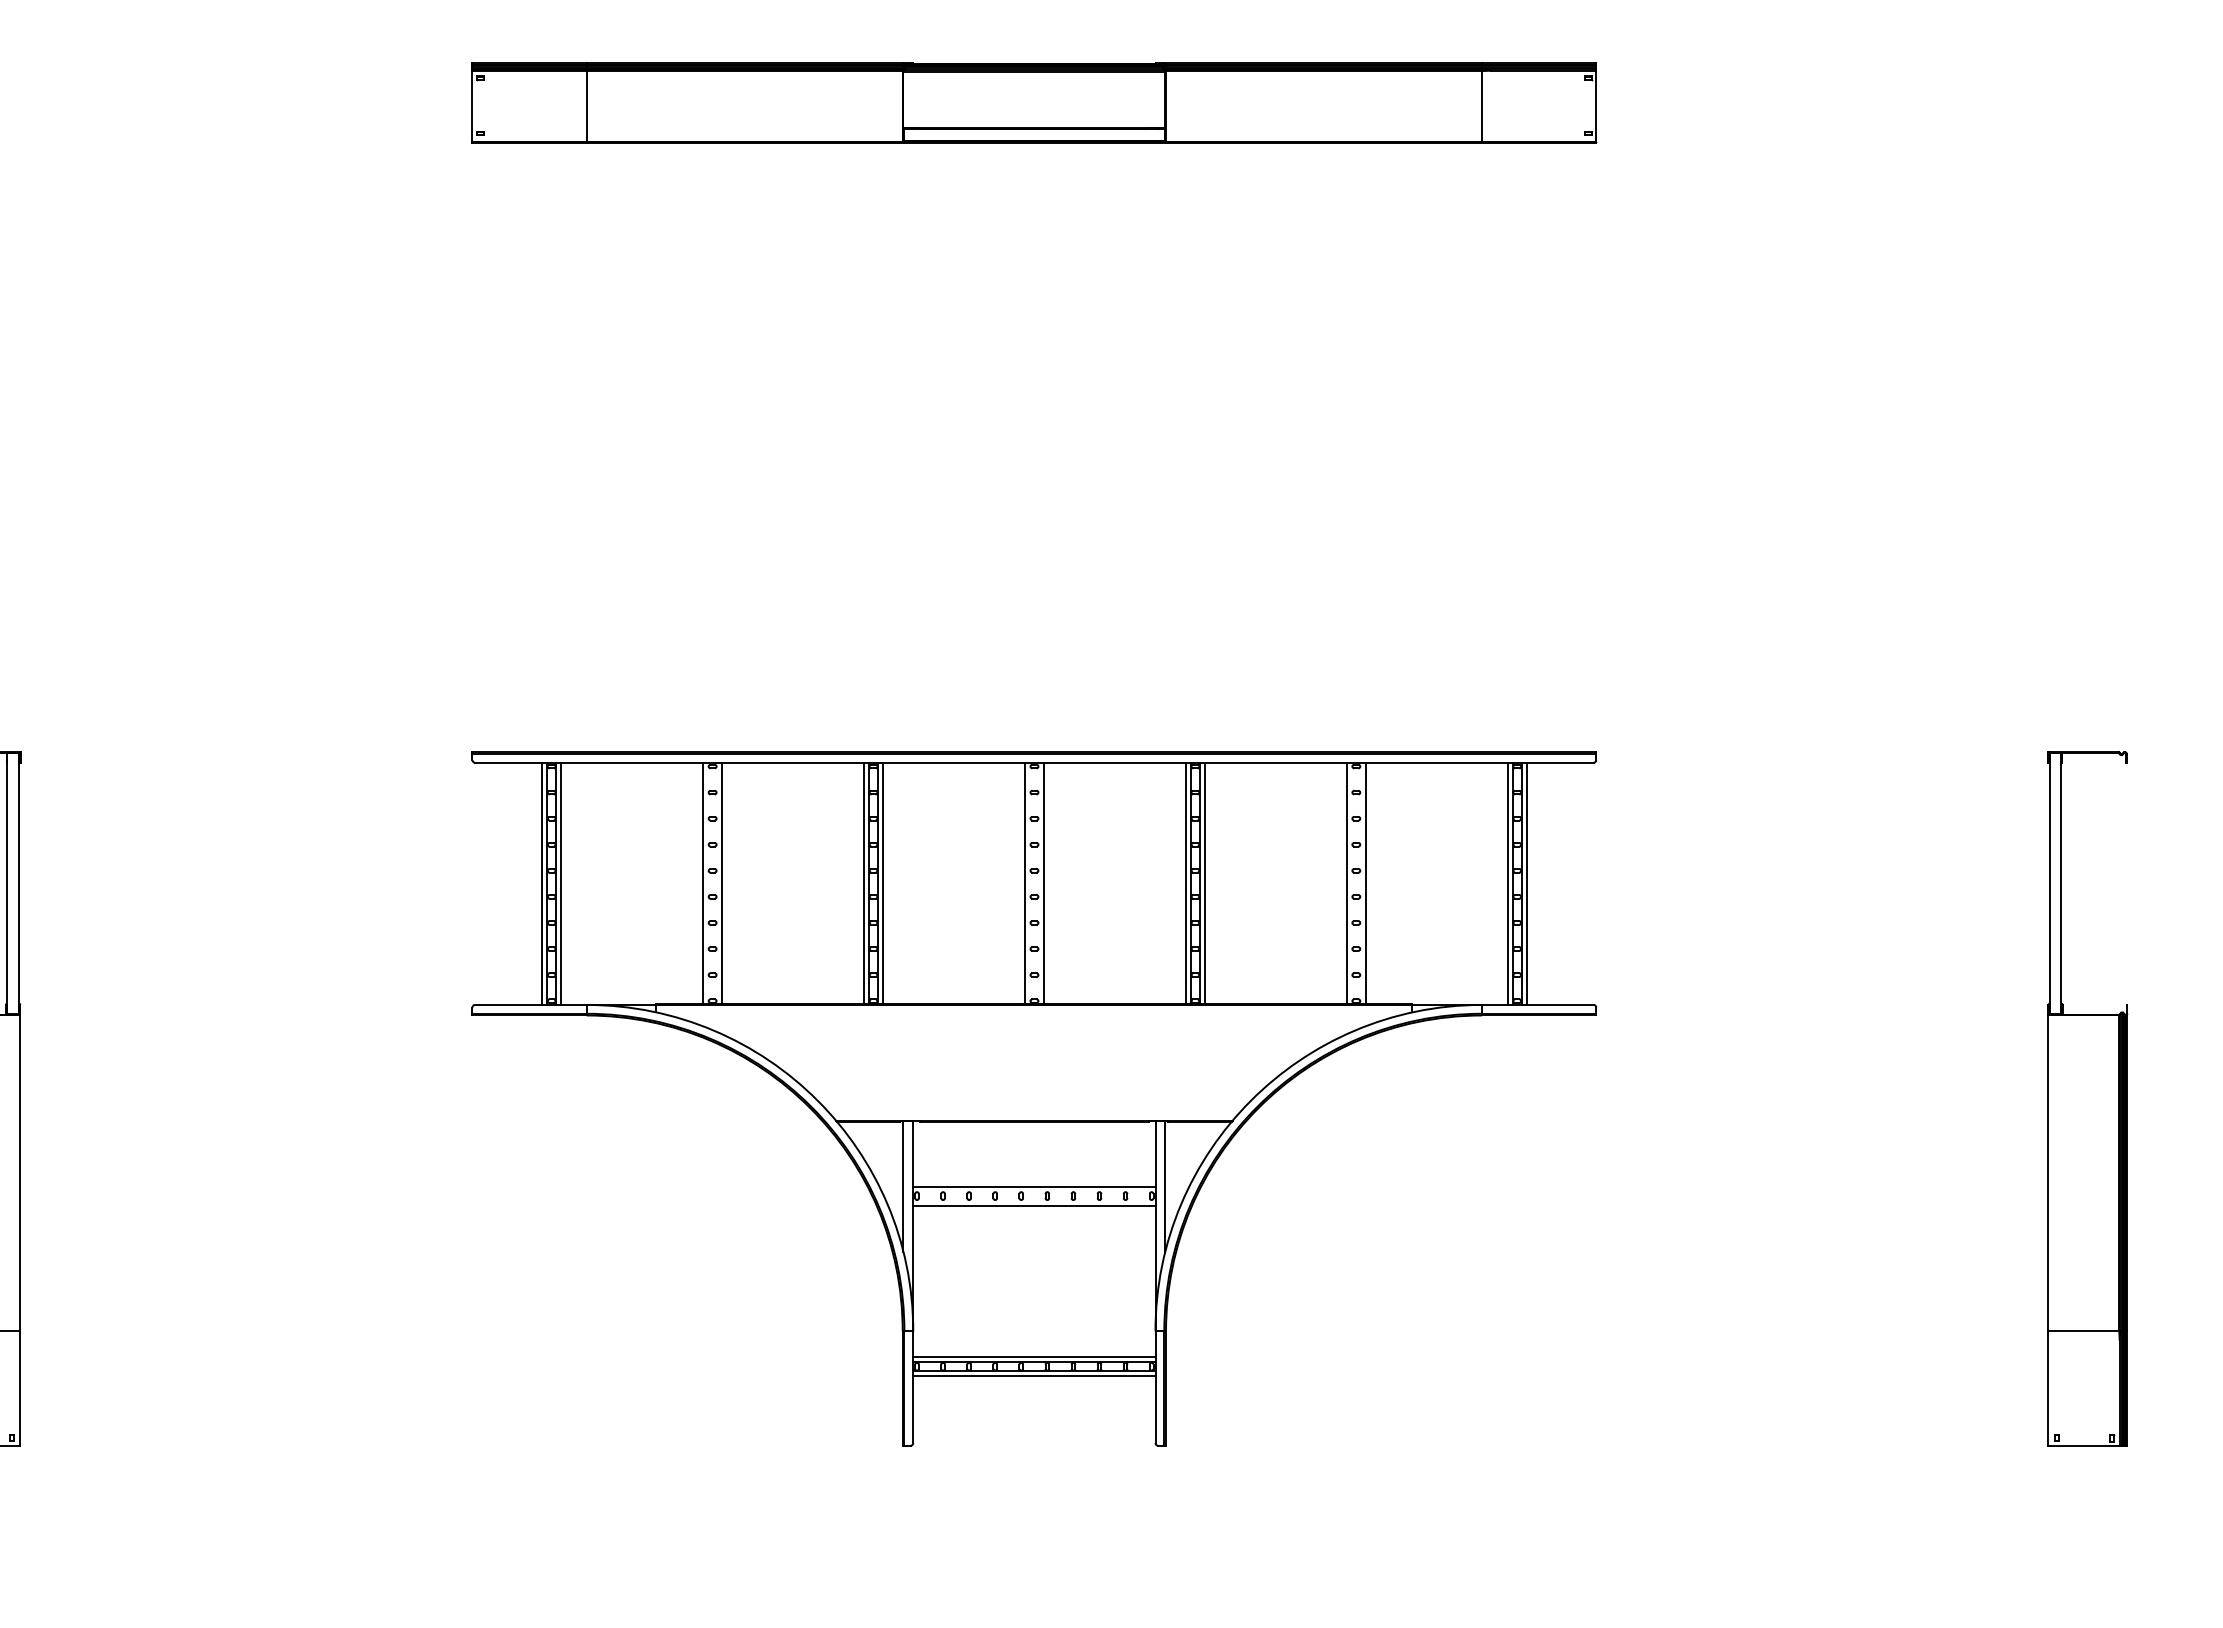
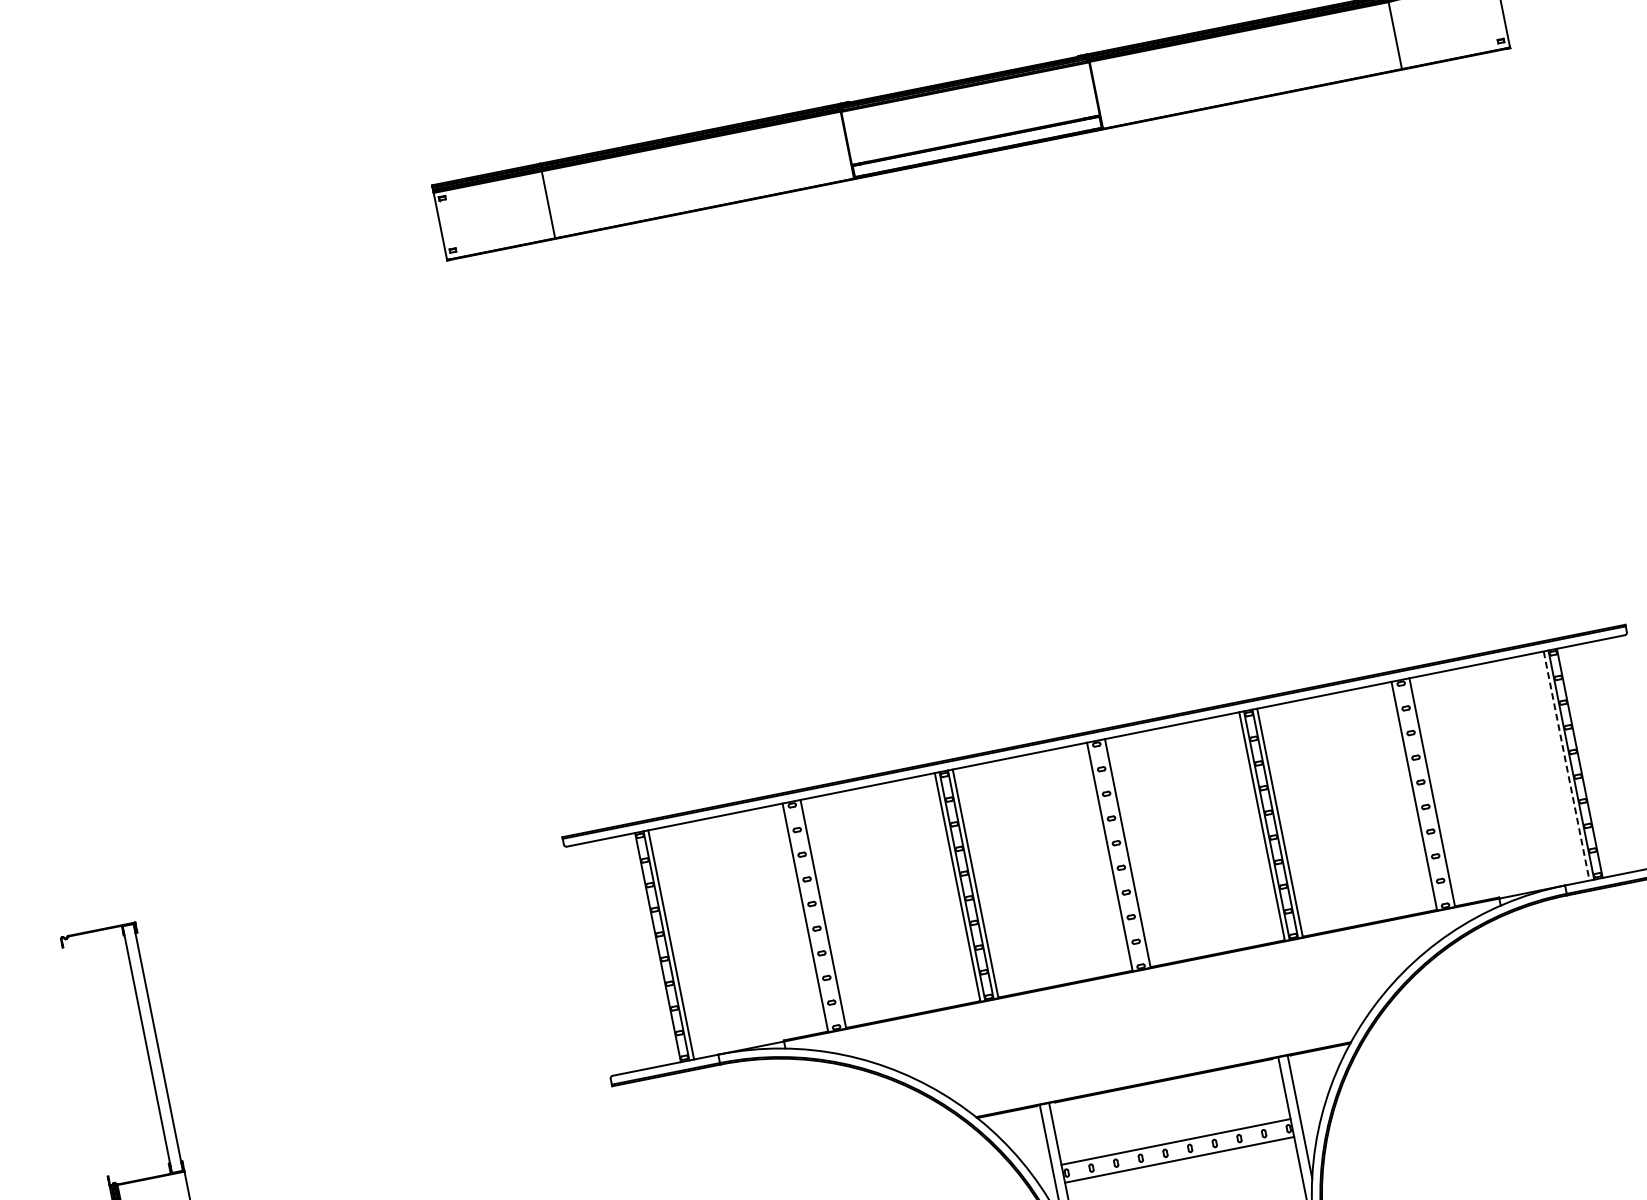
line: (542, 883) -> (653, 948), removed
line: (1526, 883) -> (1584, 762), removed
line: (1507, 884) -> (1566, 766), solid -> dashed

